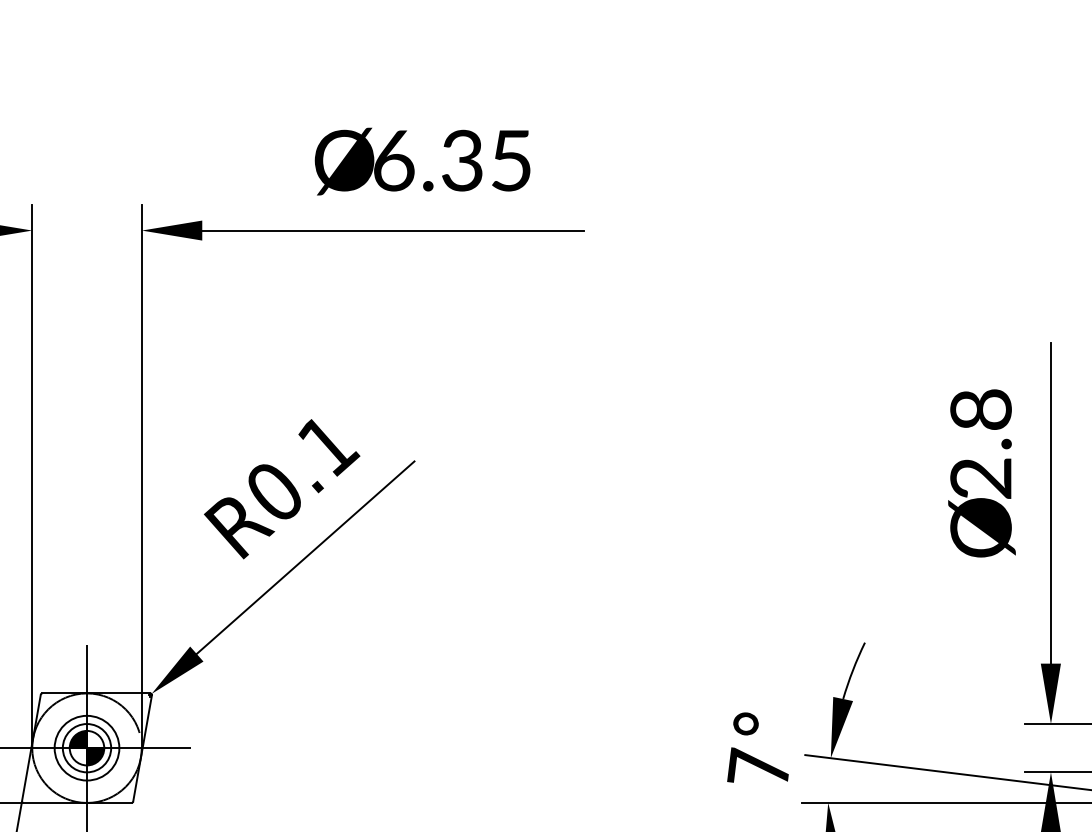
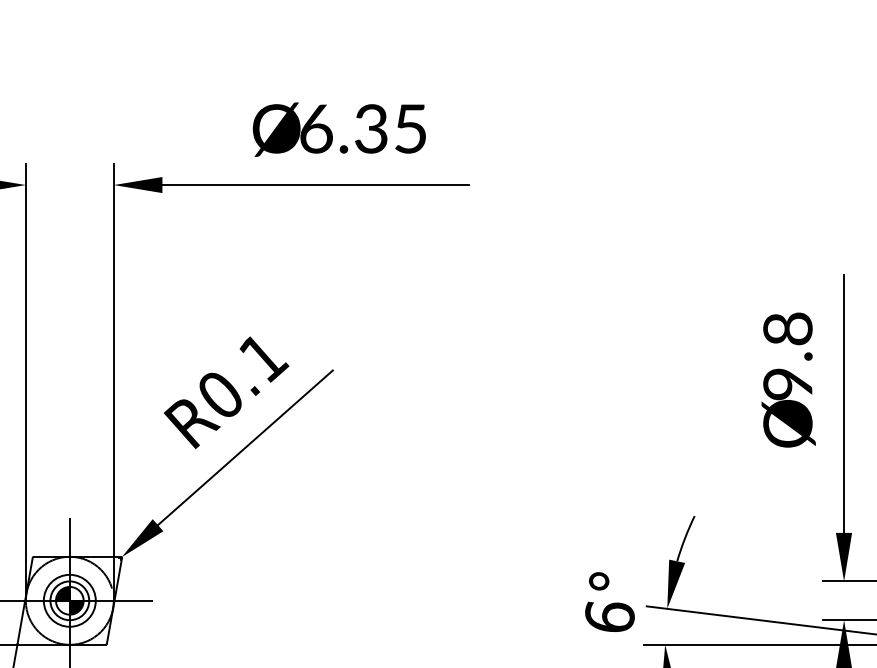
text: (980, 478) -> (787, 384), 2.8 -> 9.8
text: (758, 767) -> (609, 616), 7° -> 6°

